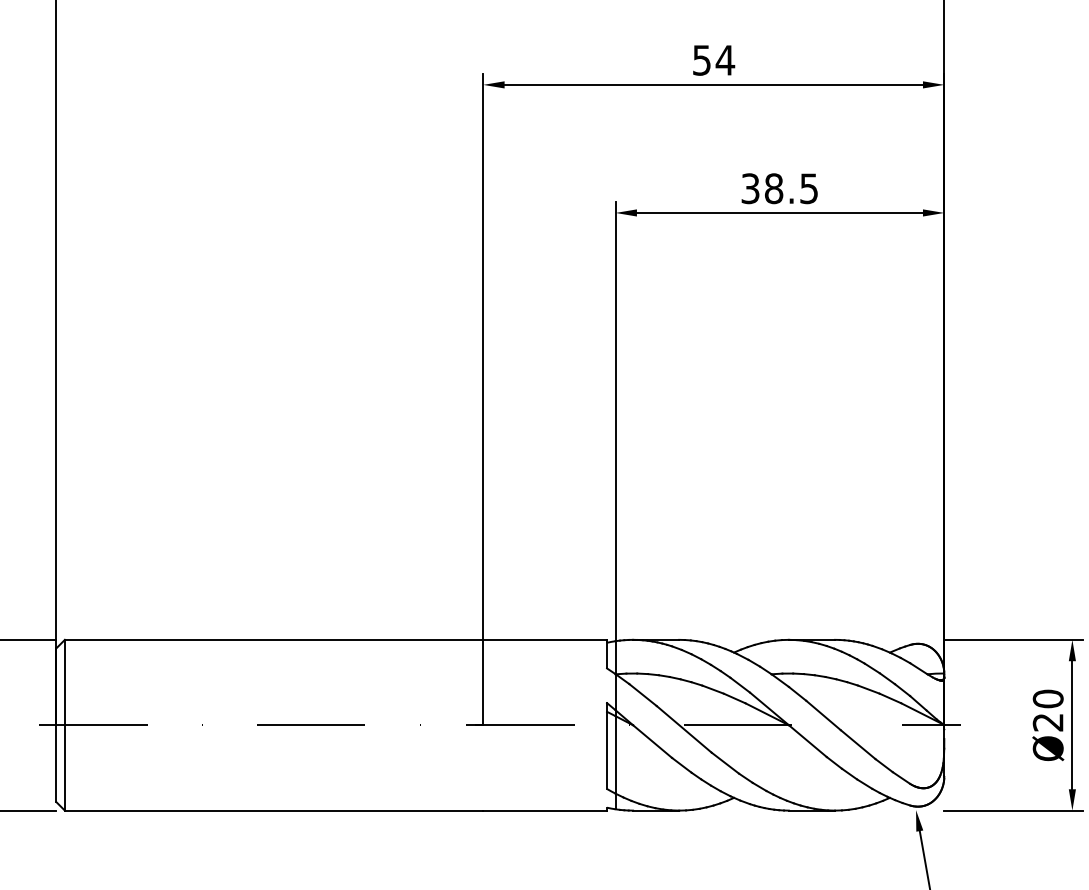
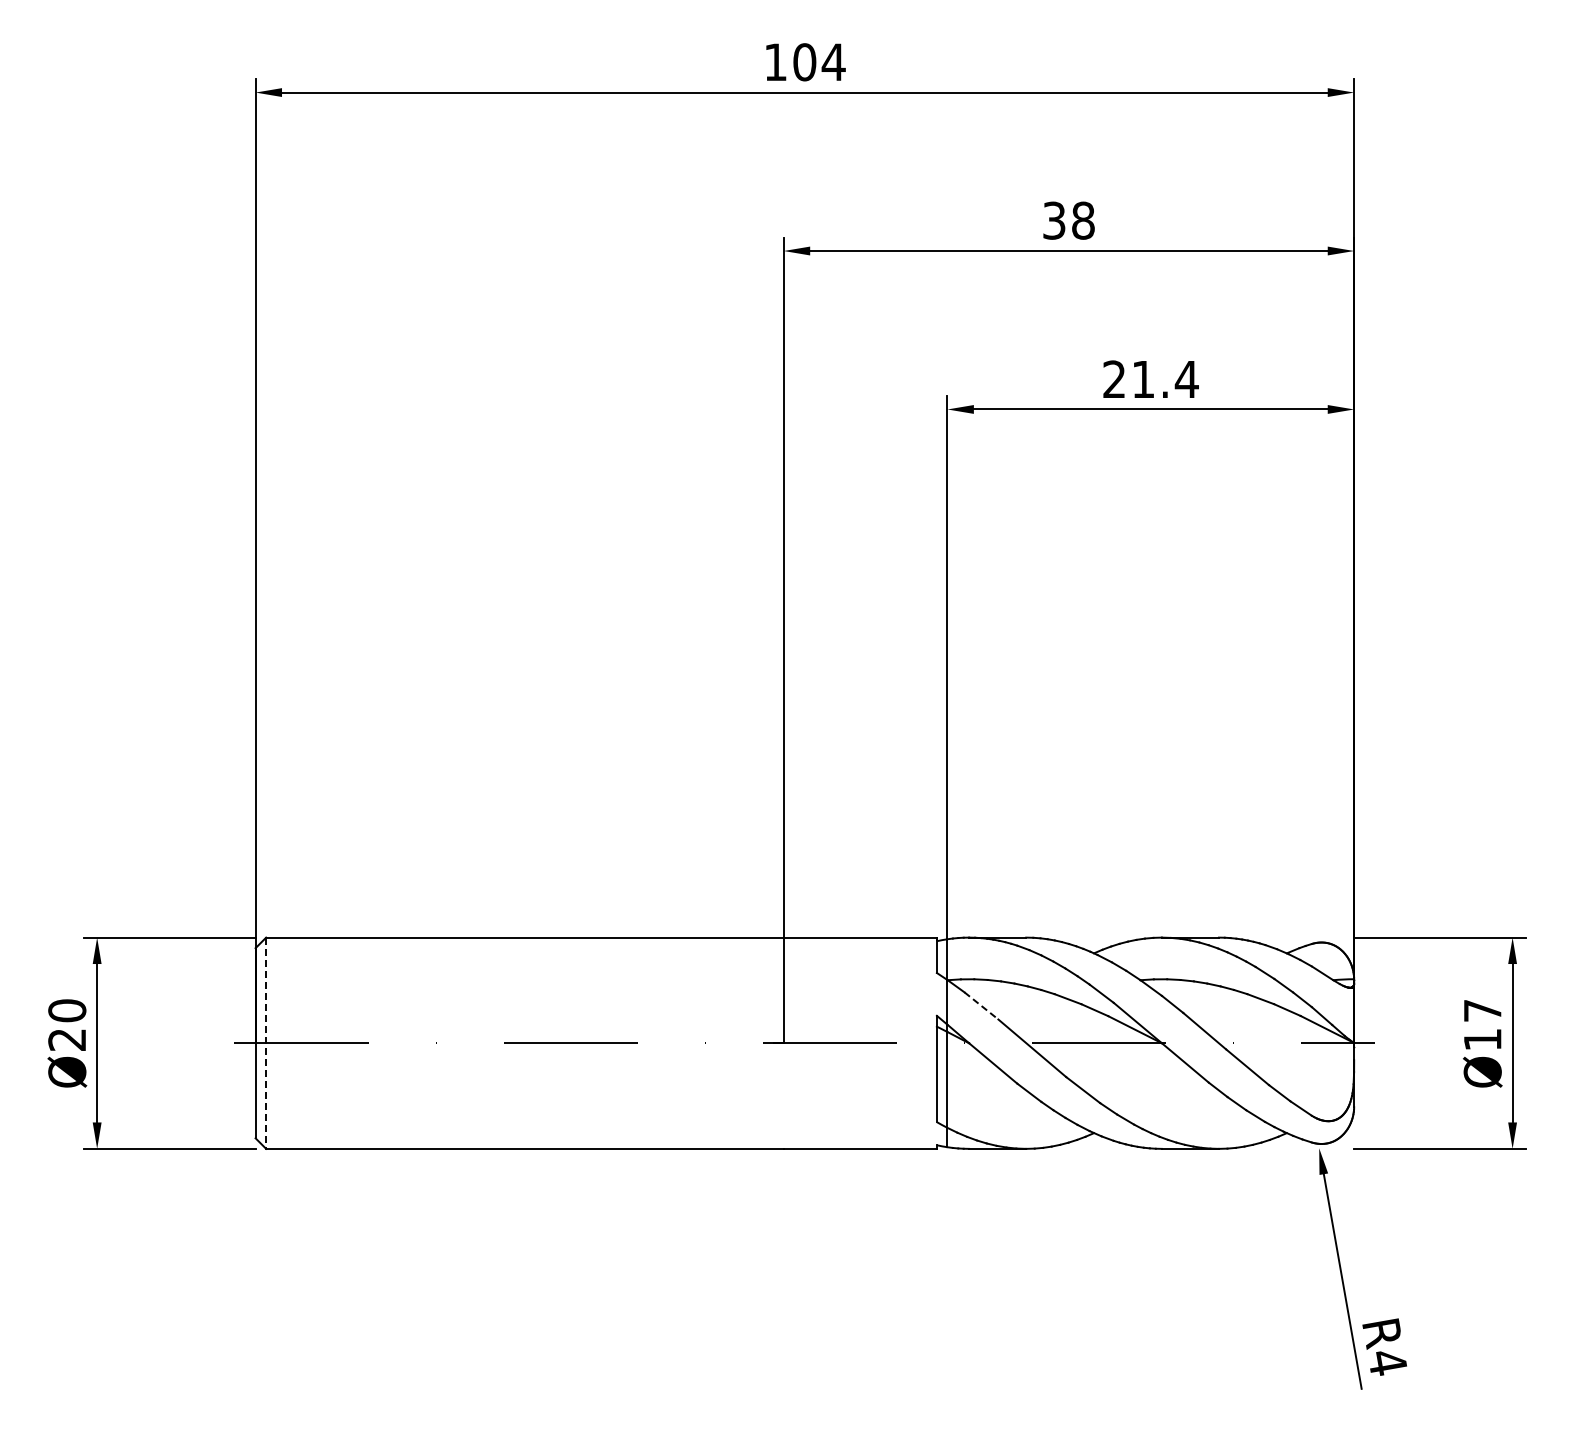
text: (714, 60) -> (1069, 220), 54 -> 38
text: (779, 188) -> (1150, 379), 38.5 -> 21.4
line: (643, 694) -> (981, 1005), solid -> dashed
text: (1048, 710) -> (1482, 1024), Ø20 -> Ø17
line: (65, 725) -> (266, 1043), solid -> dashed

